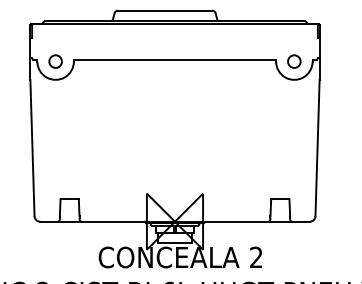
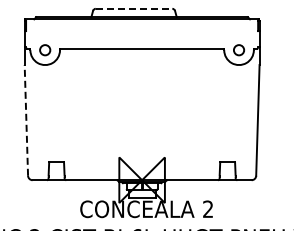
line: (165, 10) -> (134, 8), solid -> dashed
line: (32, 146) -> (26, 119), solid -> dashed

